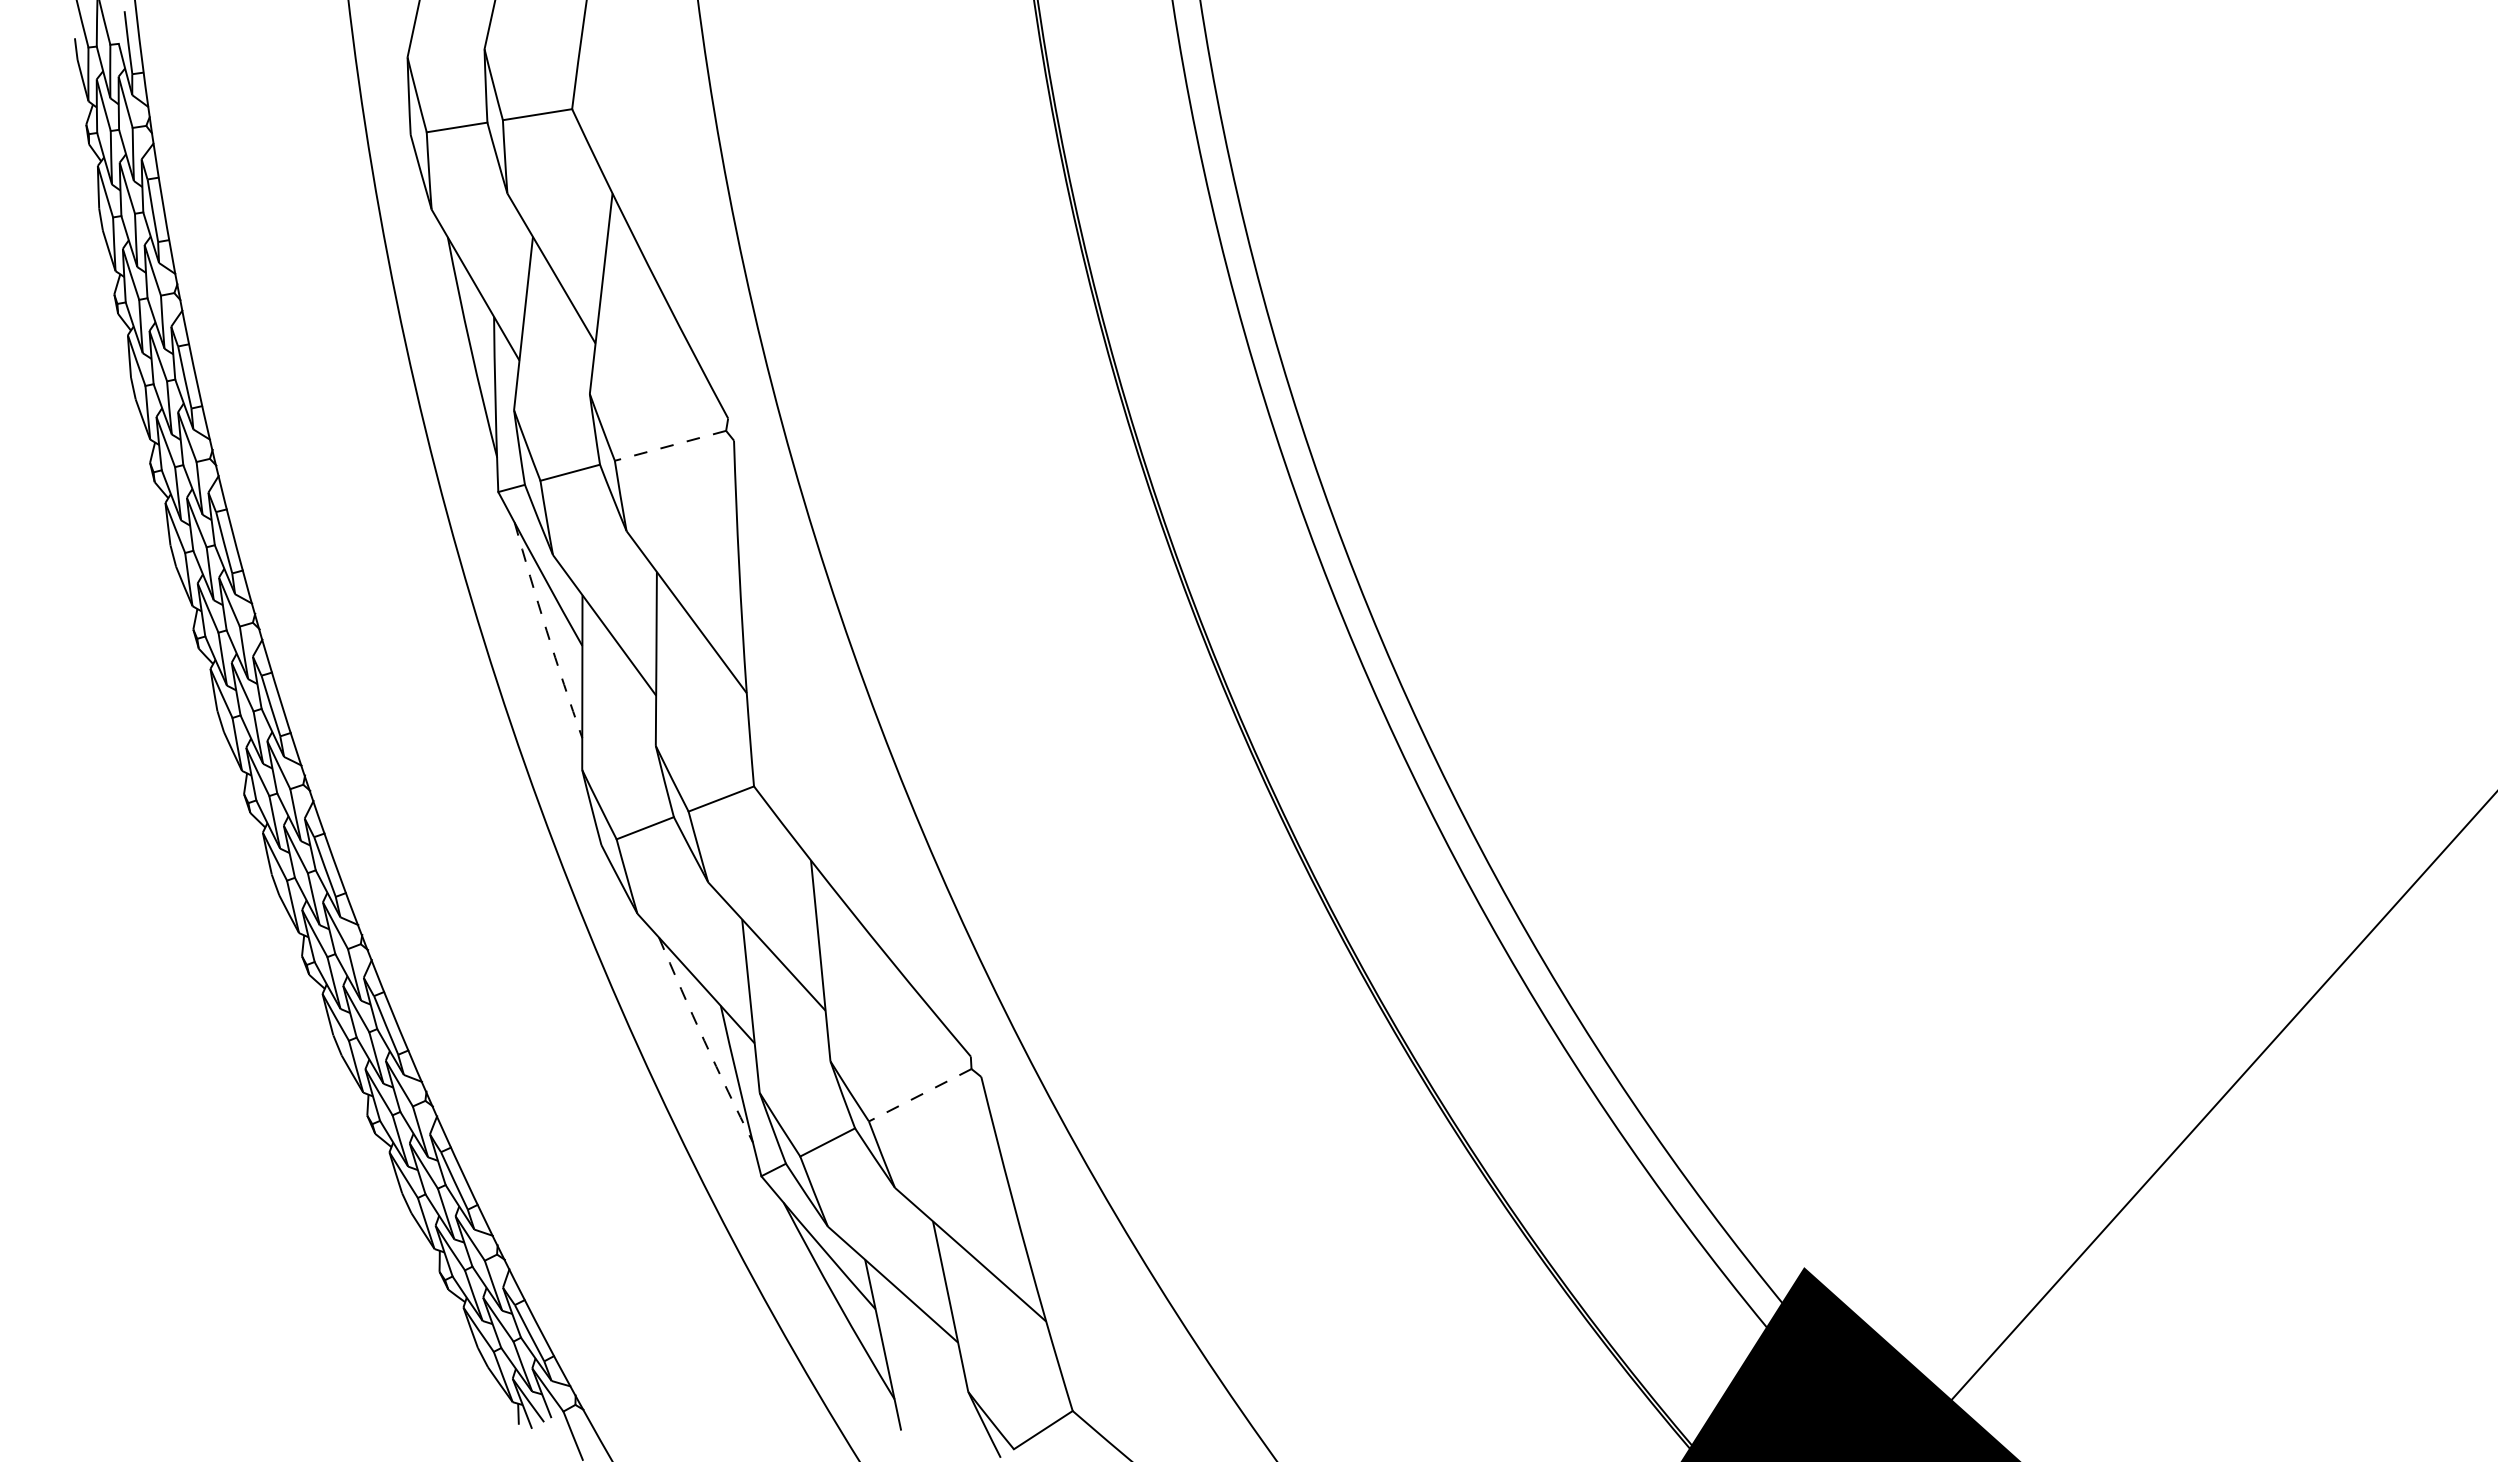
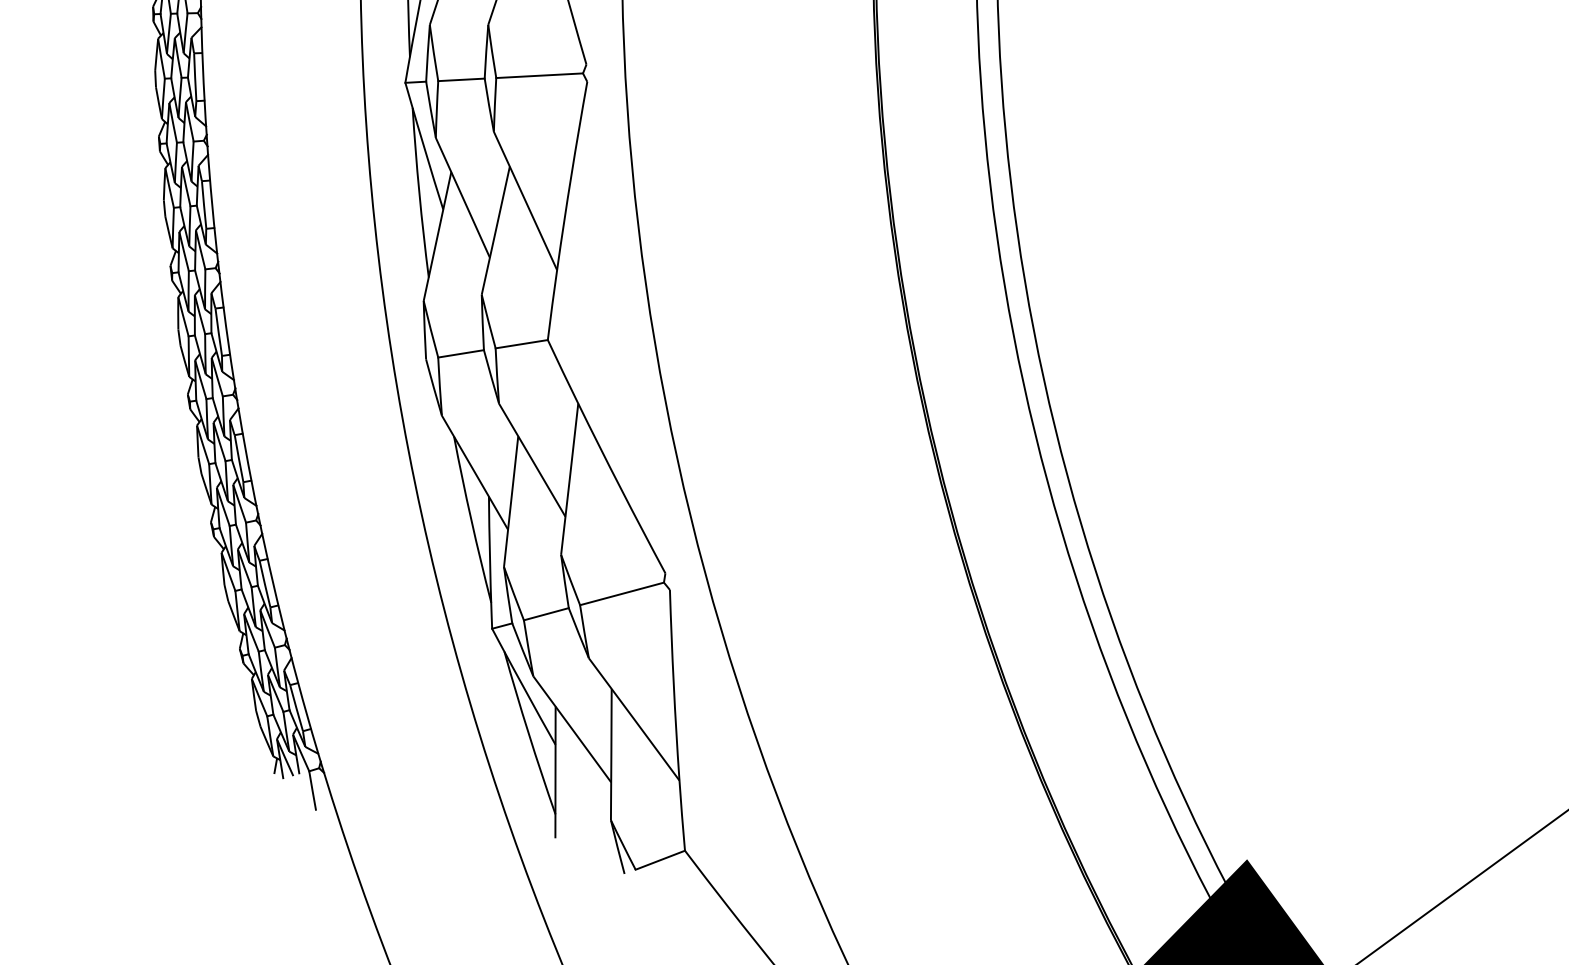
line: (670, 445) -> (539, 75), dashed -> solid
arc: (546, 630) -> (419, 192), dashed -> solid
arc: (704, 1040) -> (471, 519), dashed -> solid
line: (920, 1095) -> (622, 594), dashed -> solid

